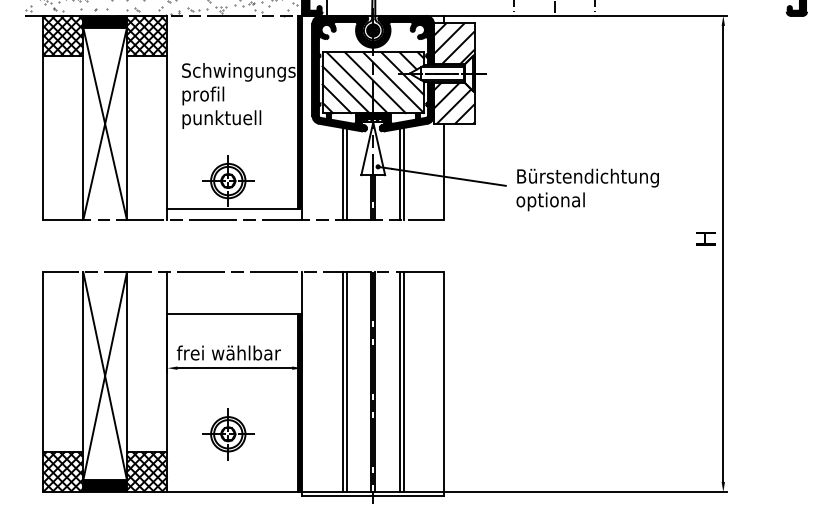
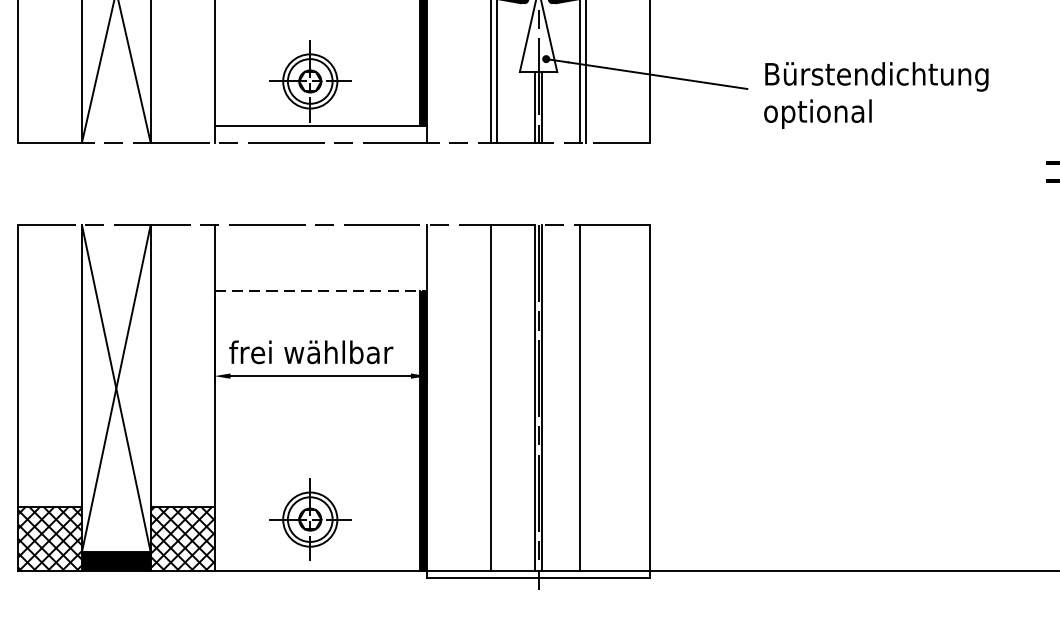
line: (235, 314) -> (321, 291), solid -> dashed
line: (346, 382) -> (496, 398), removed
line: (403, 382) -> (586, 398), removed
part: (228, 434) -> (310, 519), moved

